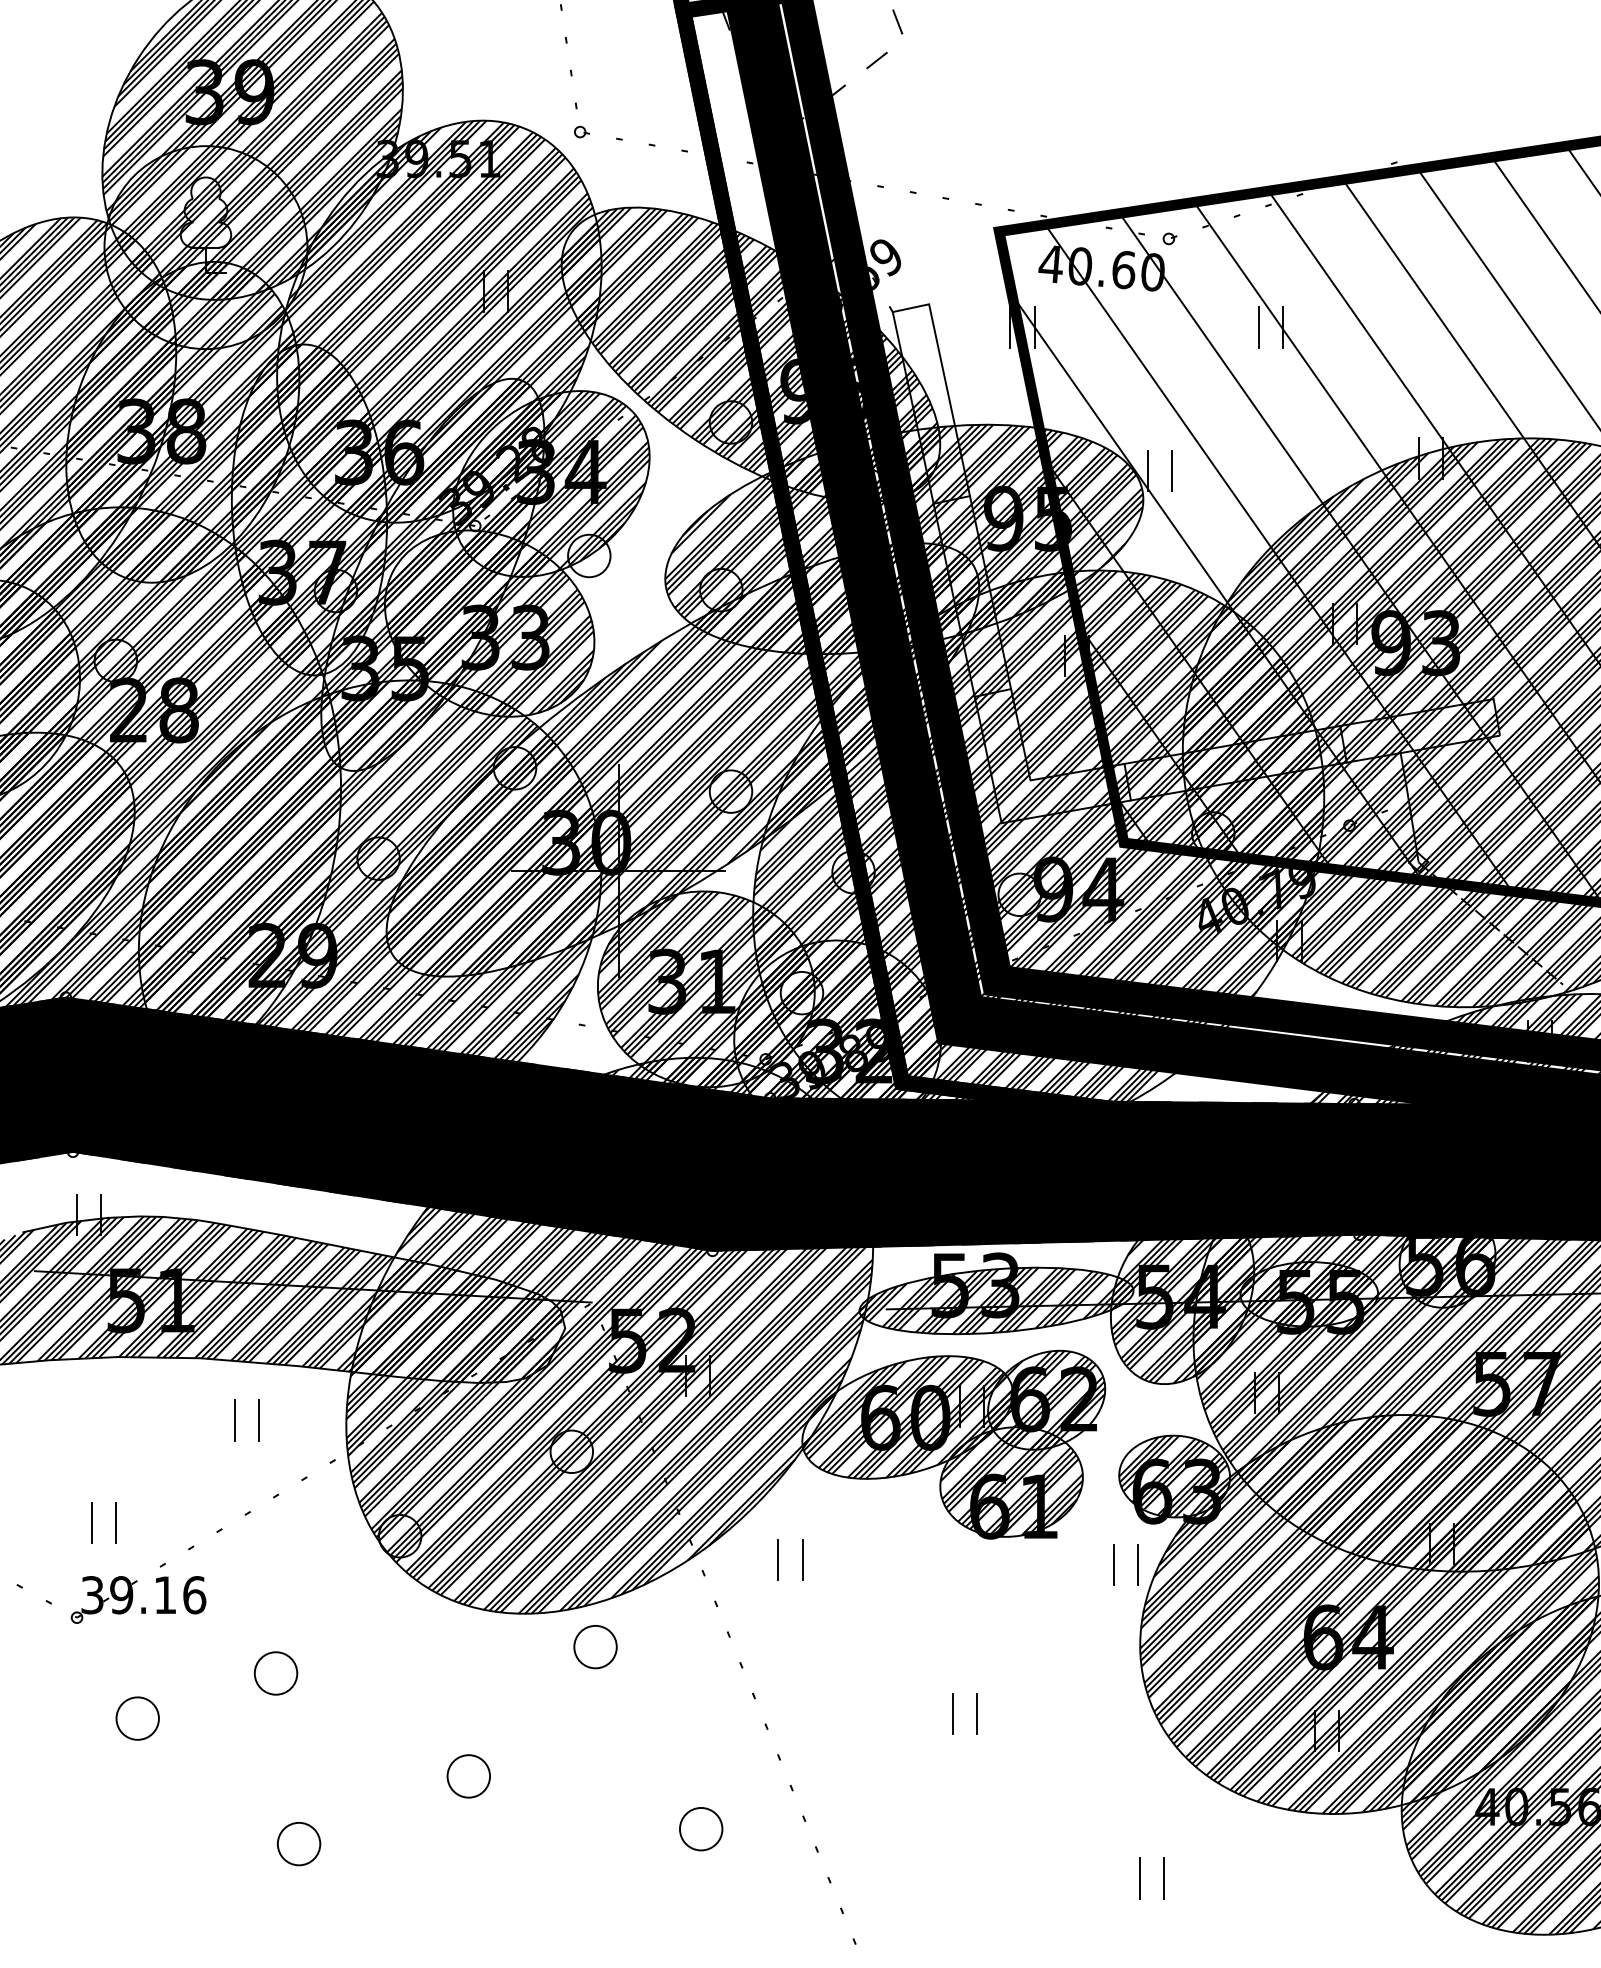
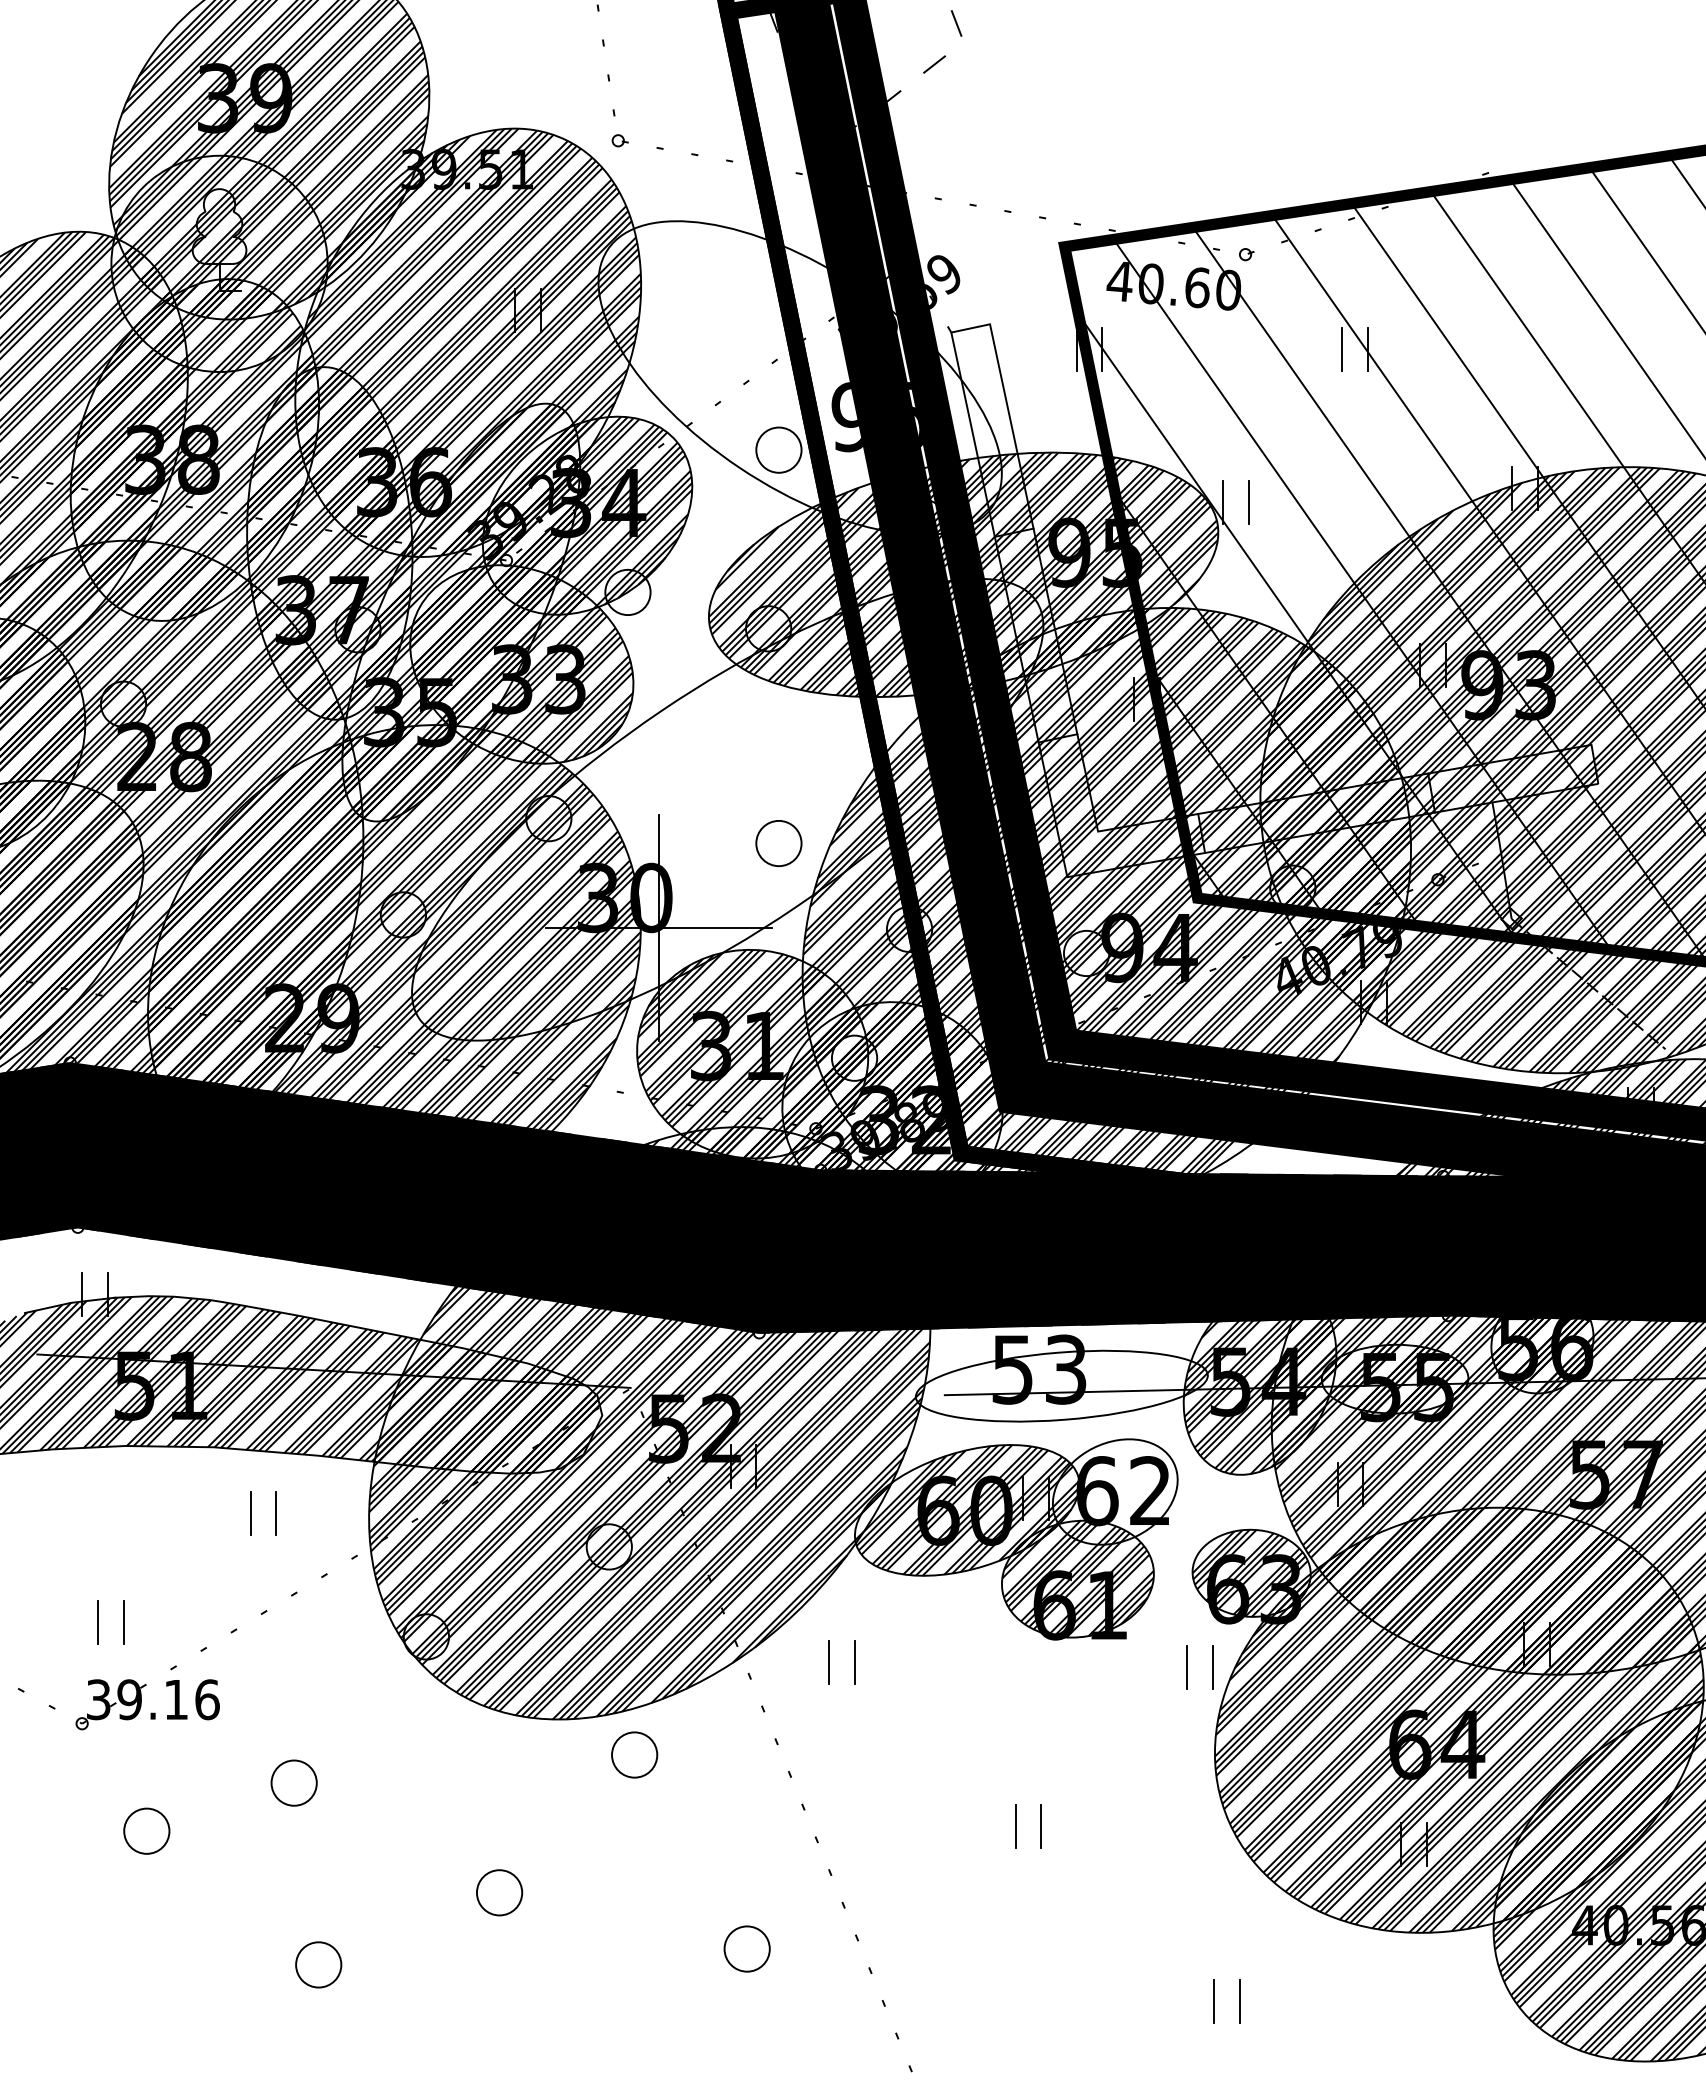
hatch: (750, 354) -> (799, 377), removed
hatch: (682, 759) -> (727, 809), removed
hatch: (996, 1300) -> (1061, 1385), removed
hatch: (1046, 1399) -> (1115, 1491), removed

